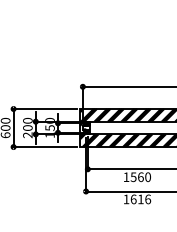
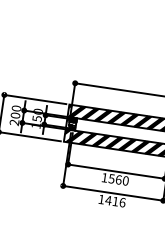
text: (133, 199) -> (108, 200), 1616 -> 1416

